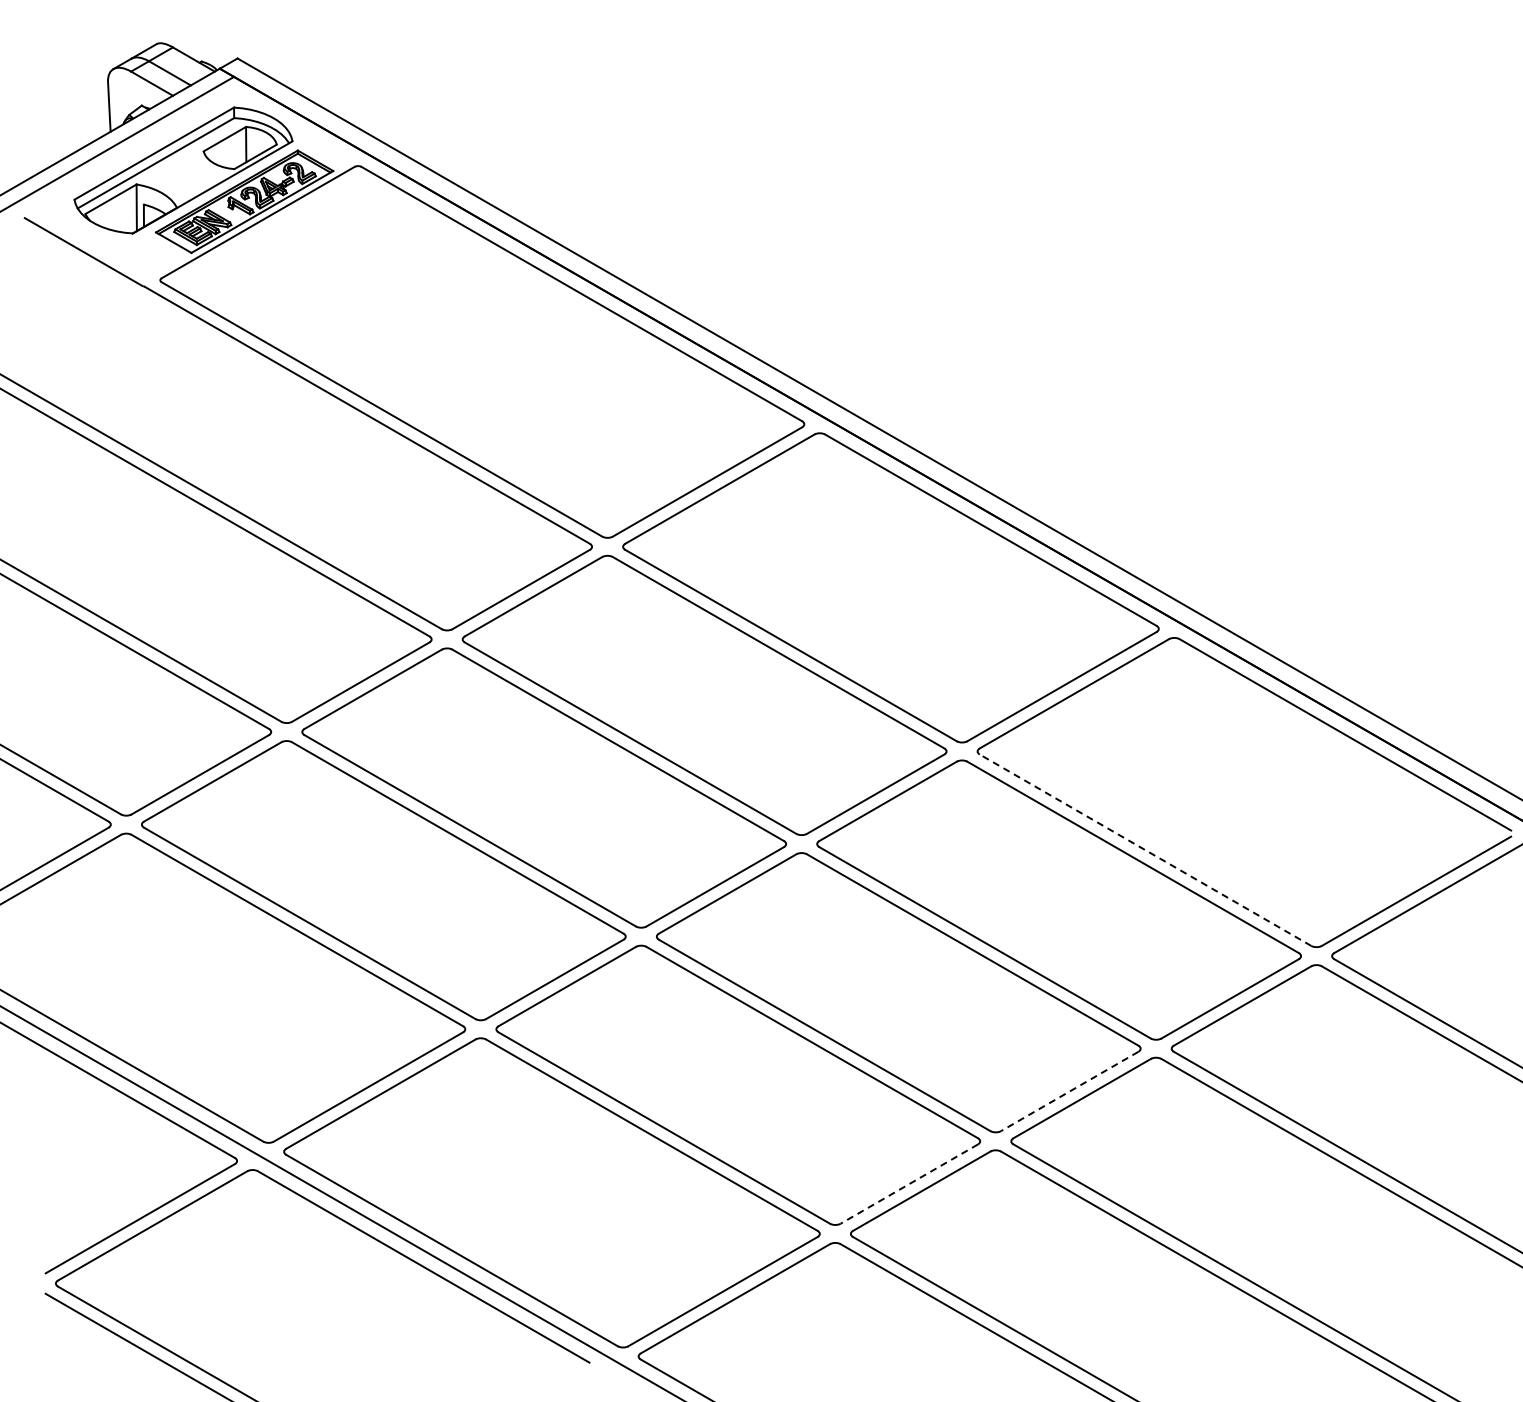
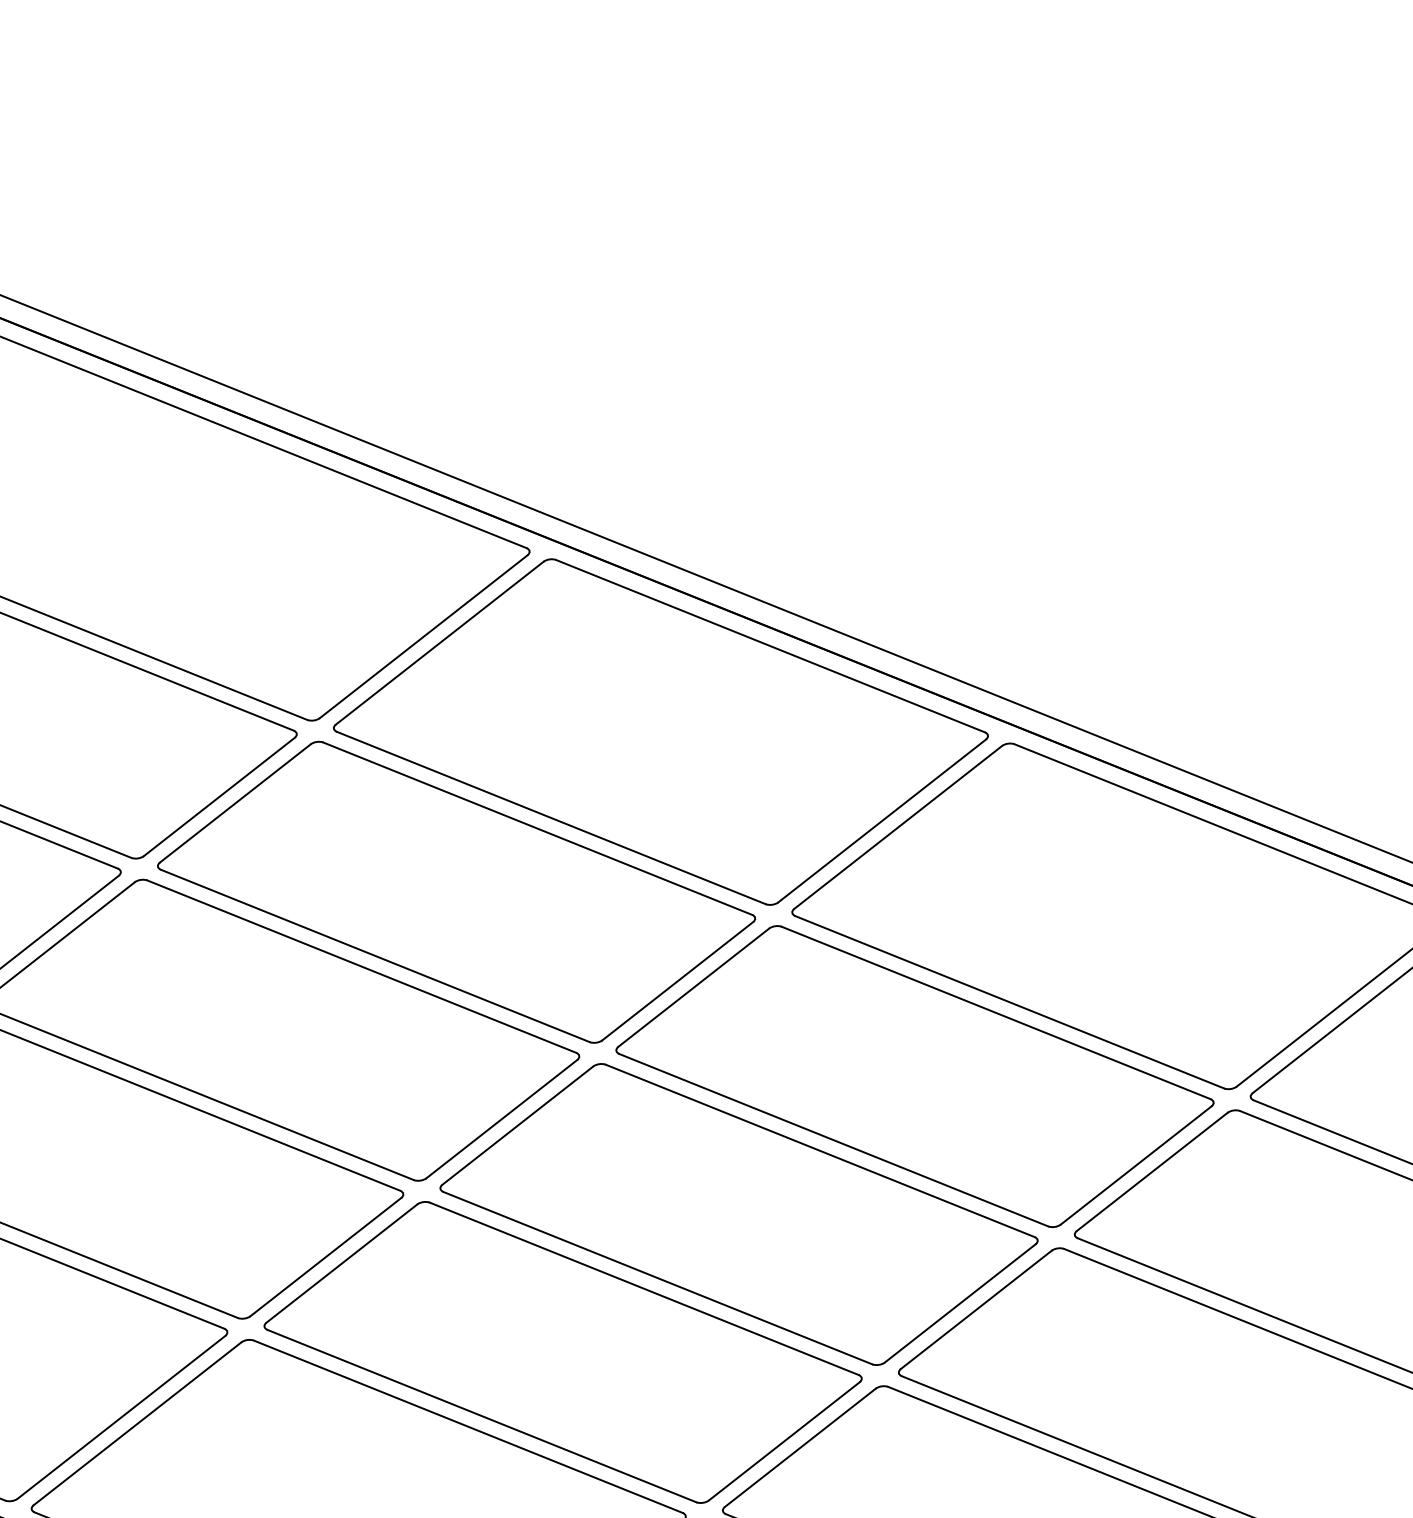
line: (1145, 849) -> (1009, 1001), dashed -> solid
line: (1069, 1091) -> (959, 1303), dashed -> solid
line: (908, 1184) -> (783, 1442), dashed -> solid

